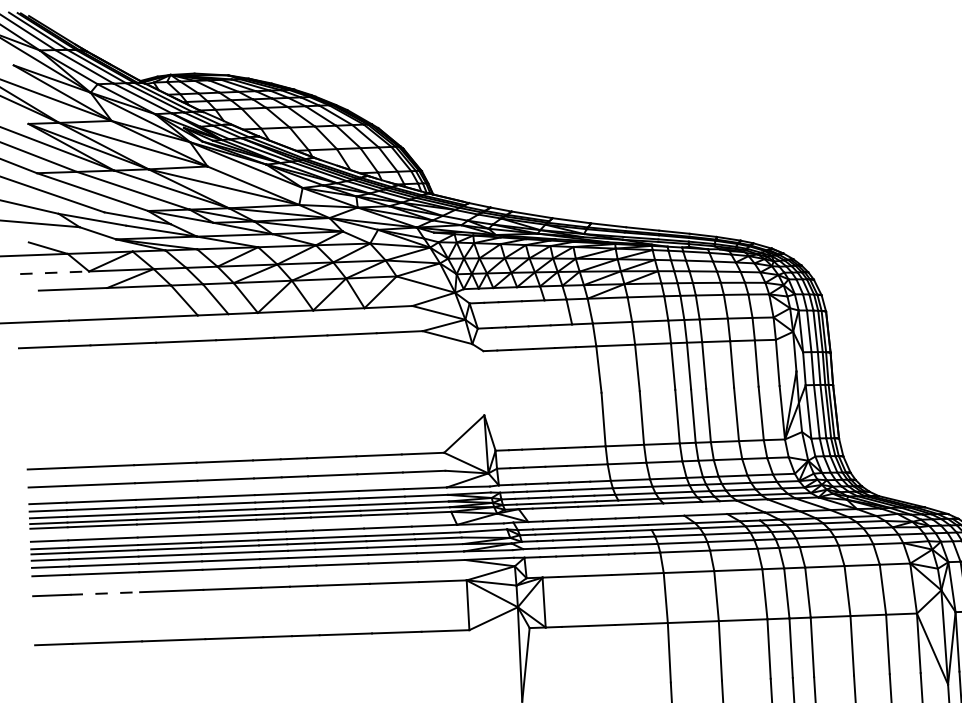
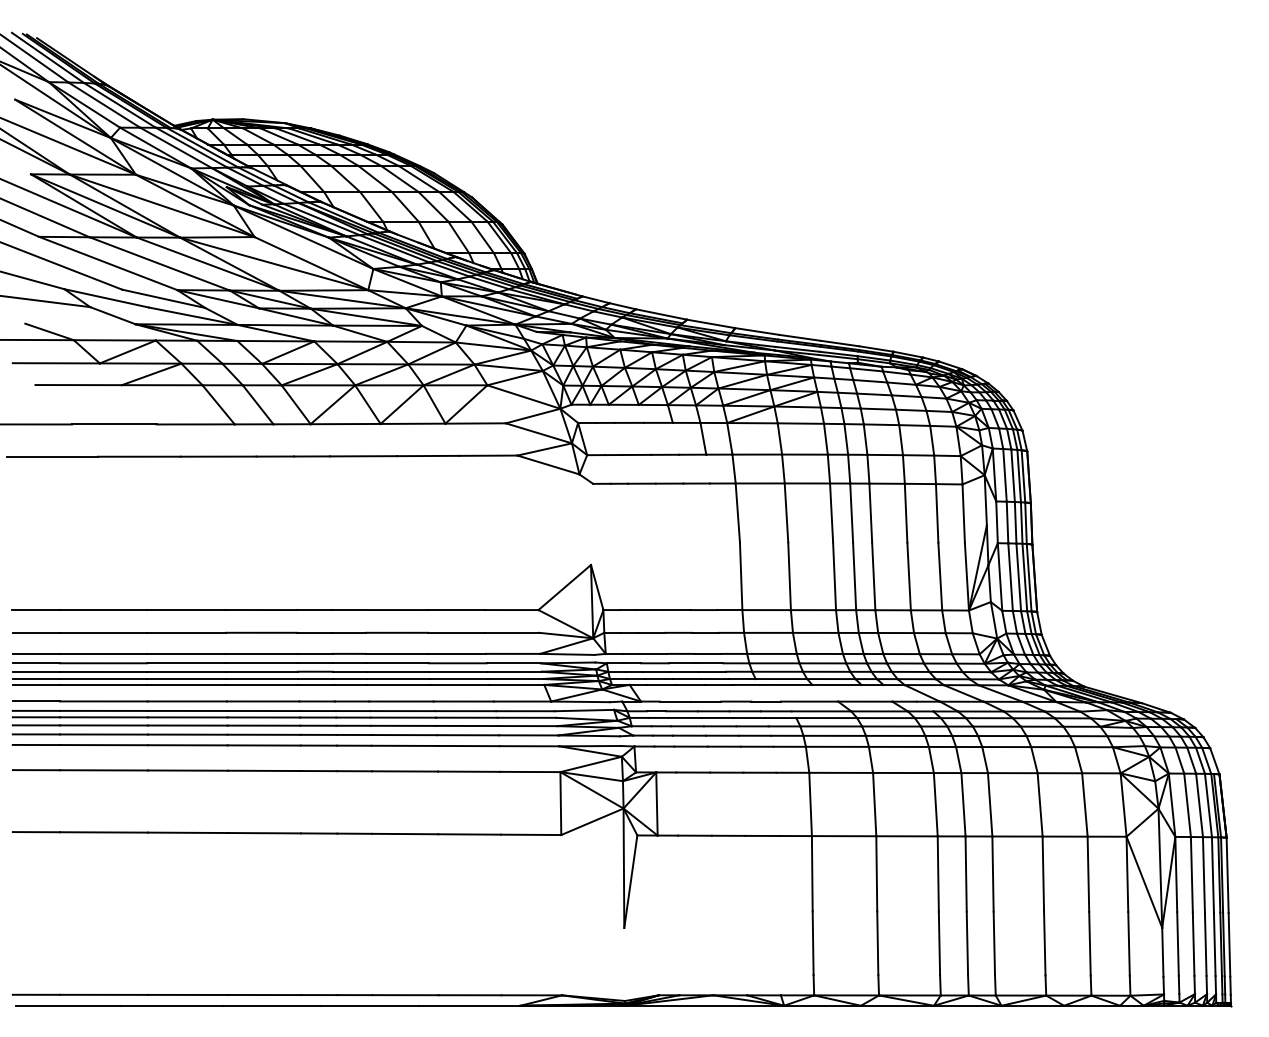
line: (54, 272) -> (56, 363), dashed -> solid
line: (105, 593) -> (104, 770), dashed -> solid

